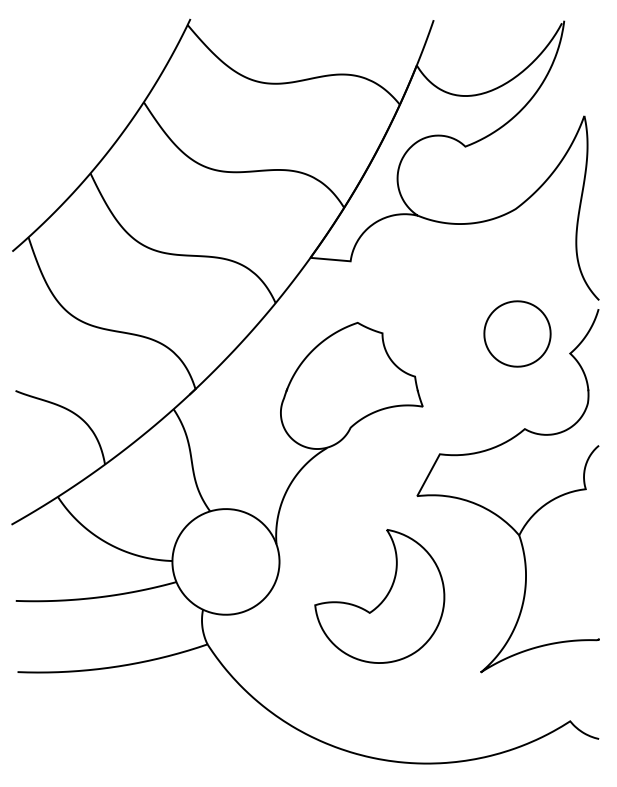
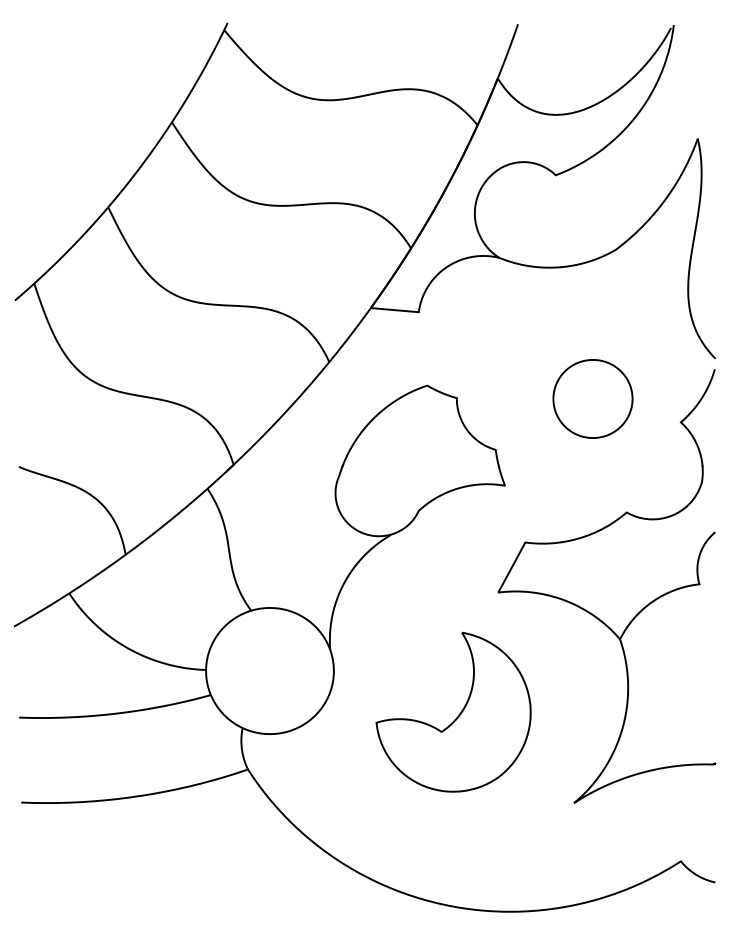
part: (517, 333) -> (592, 398), moved

